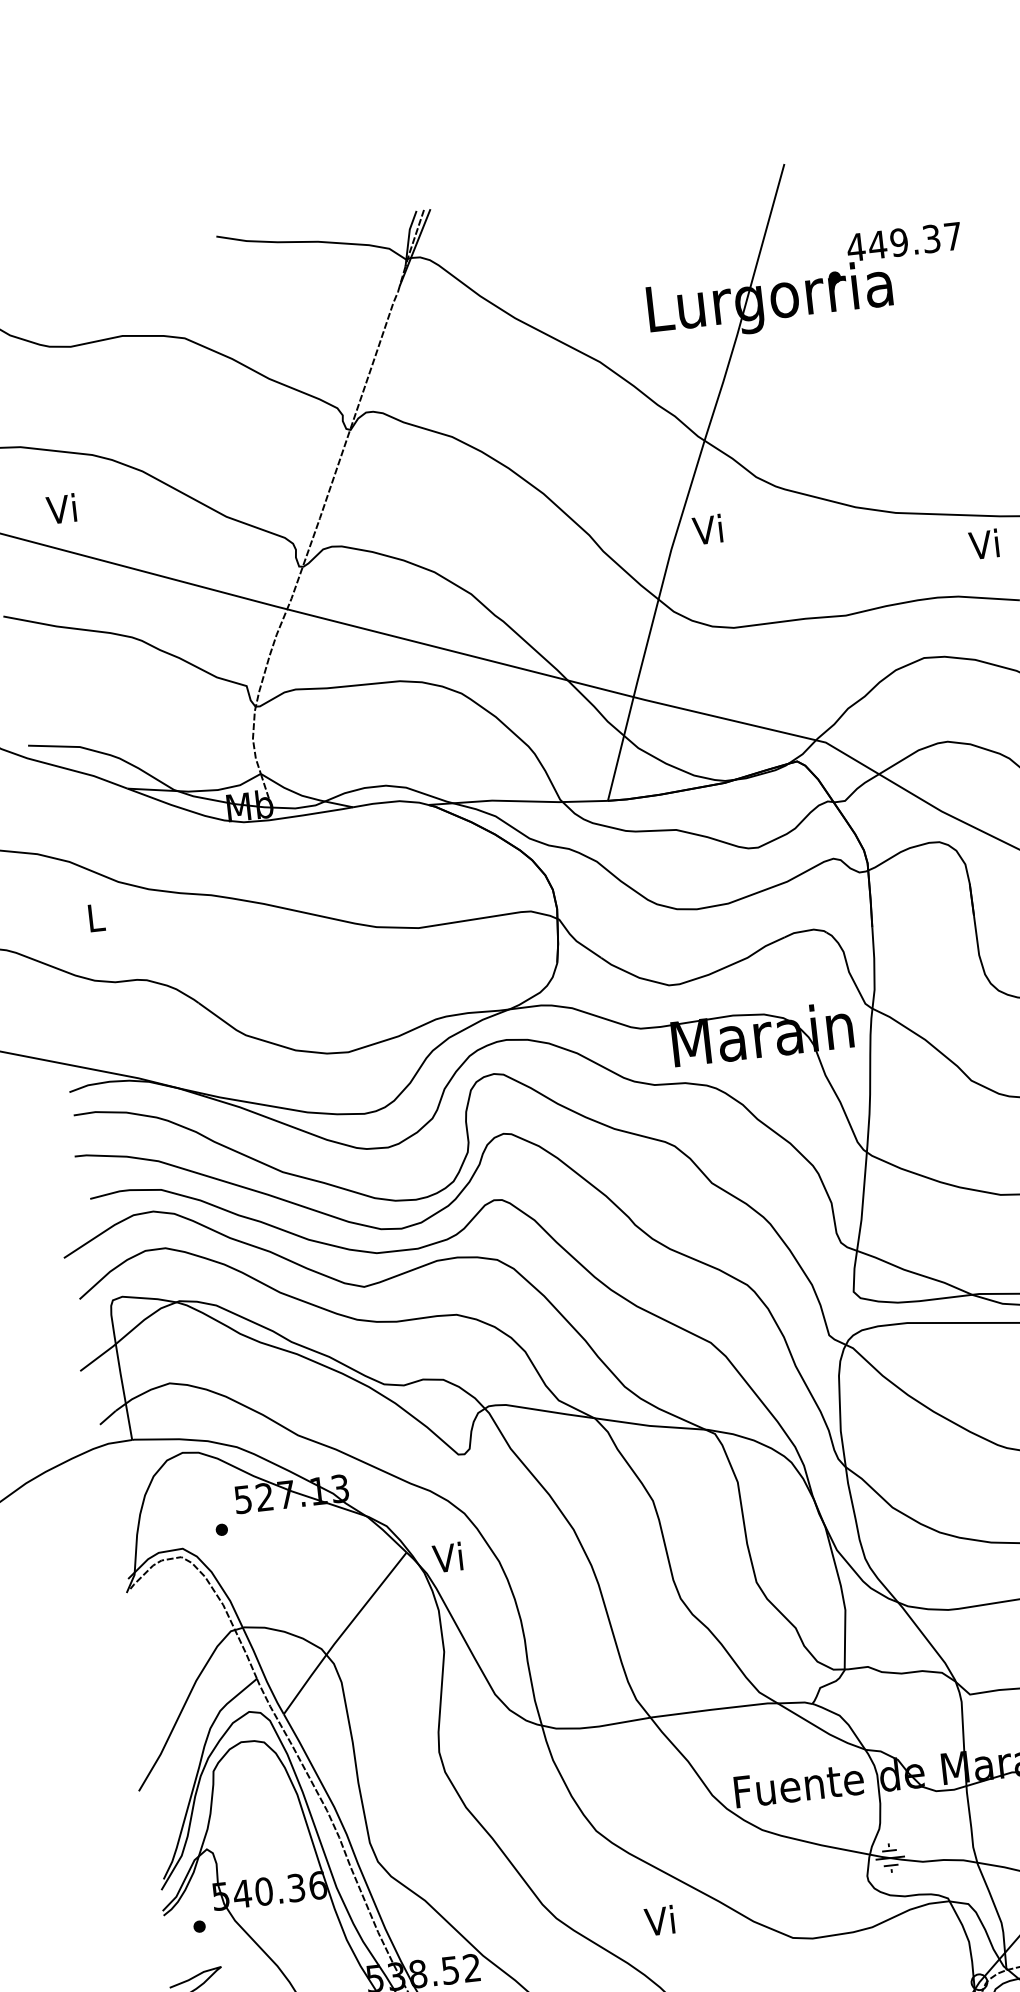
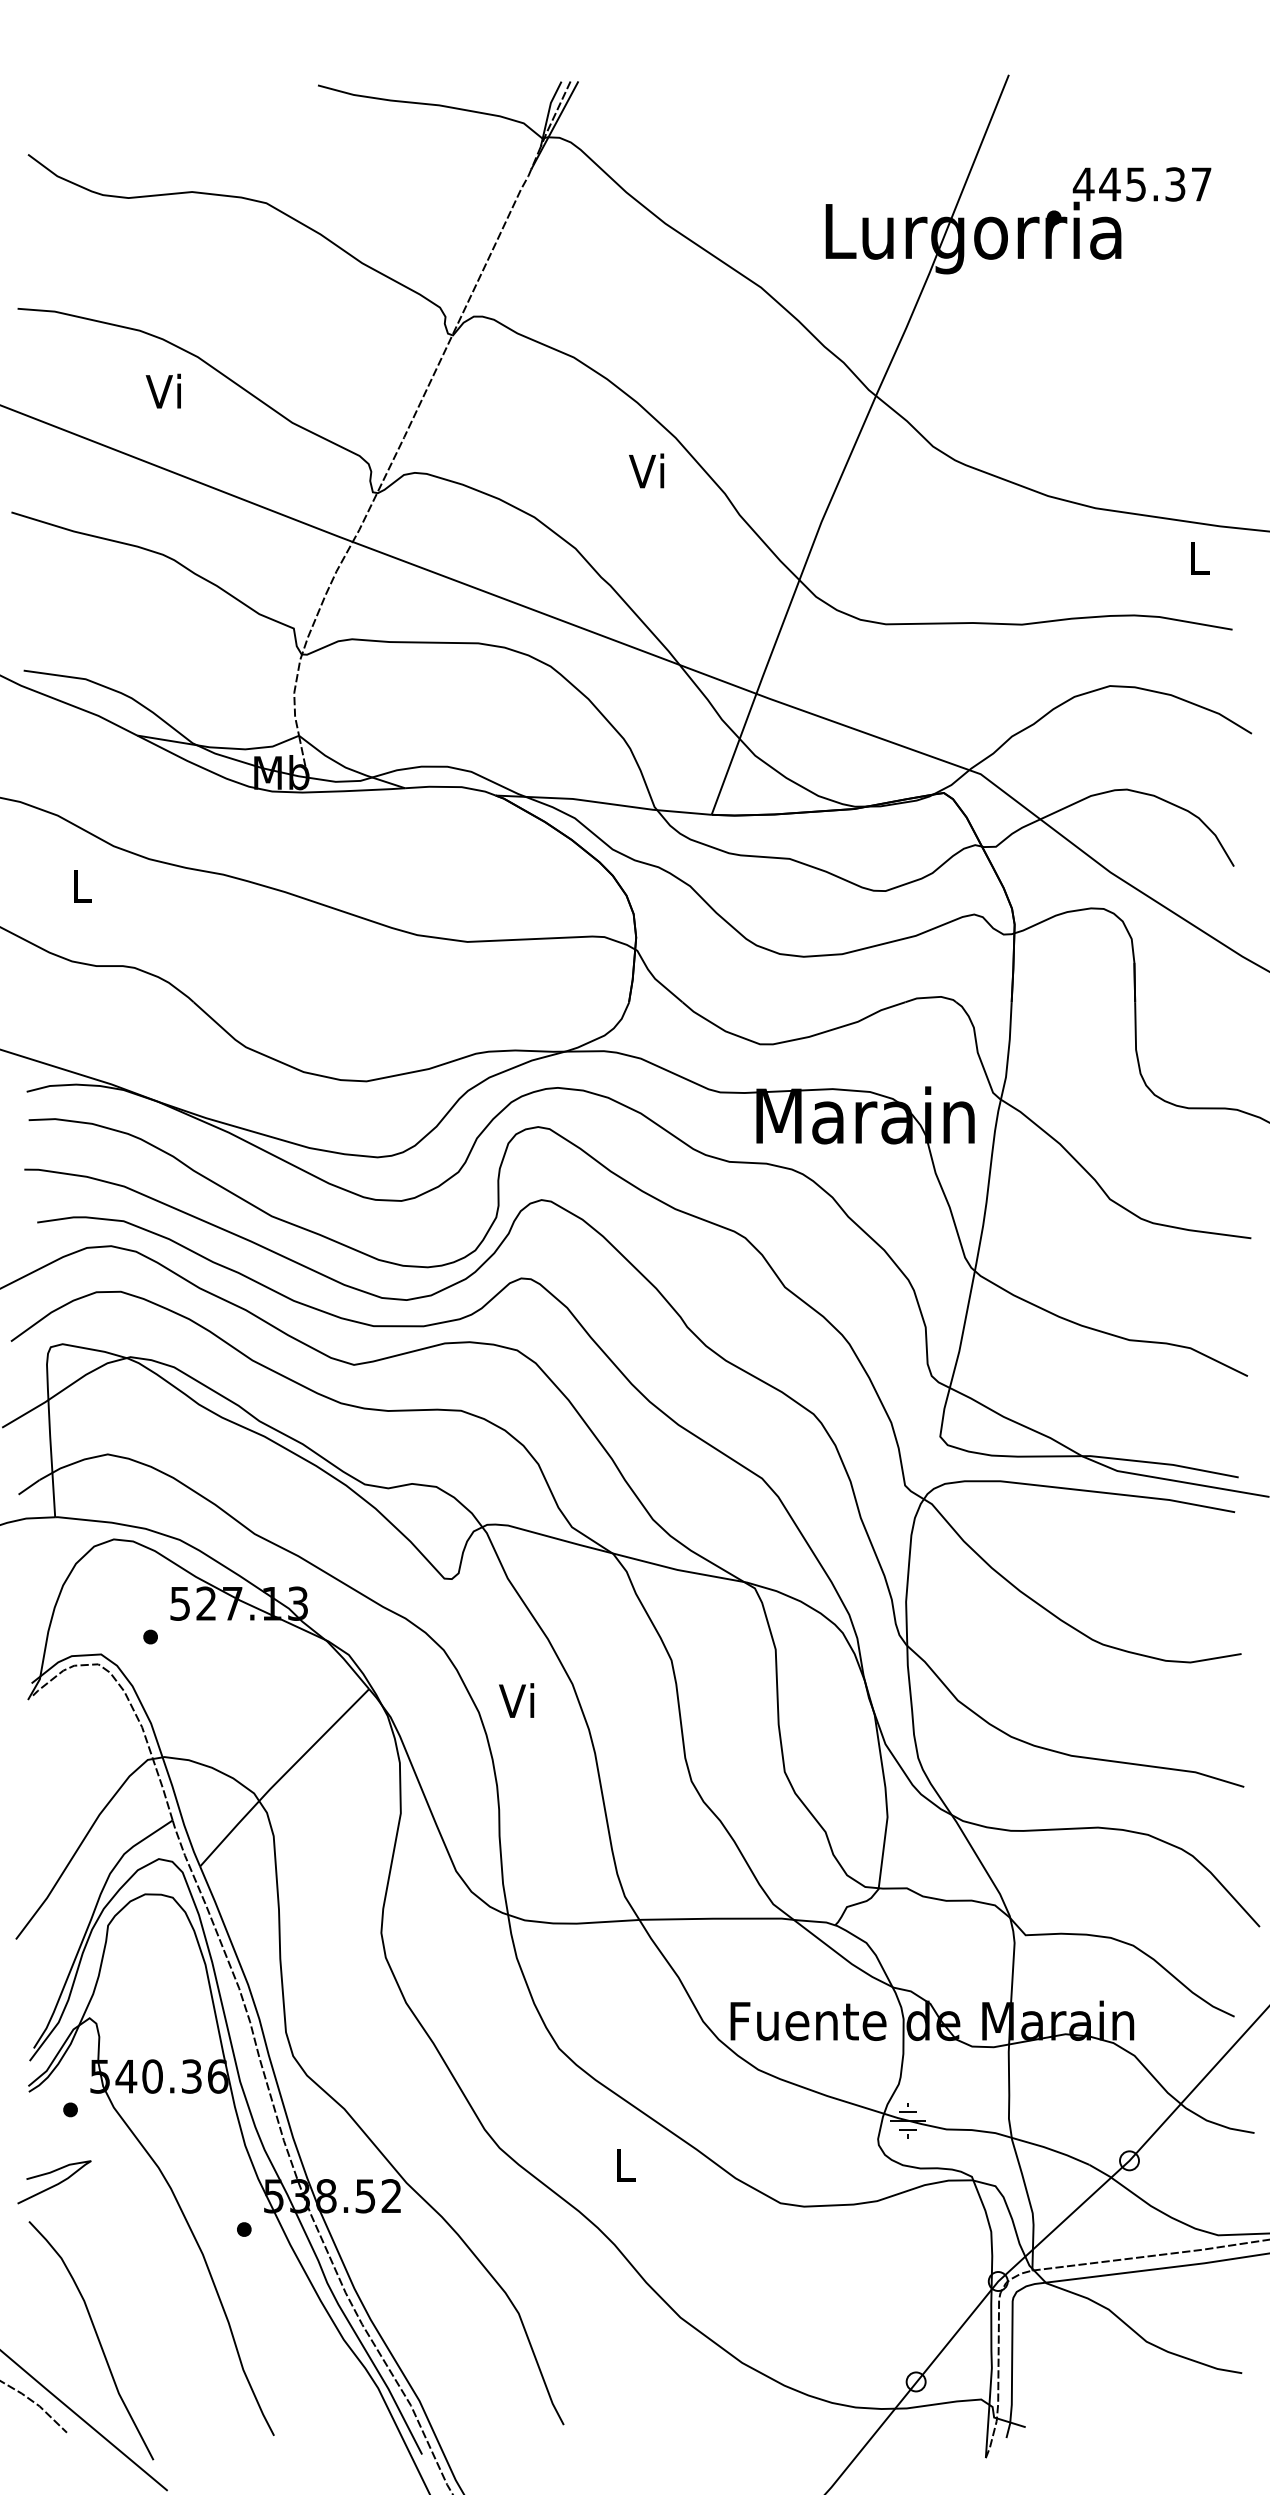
text: (898, 242) -> (1135, 184), 449.37 -> 445.37
text: (60, 508) -> (162, 390), moved
text: (707, 529) -> (646, 470), moved
text: (983, 544) -> (1196, 557), Vi -> L
text: (447, 1557) -> (516, 1700), moved
text: (659, 1920) -> (622, 2164), Vi -> L

